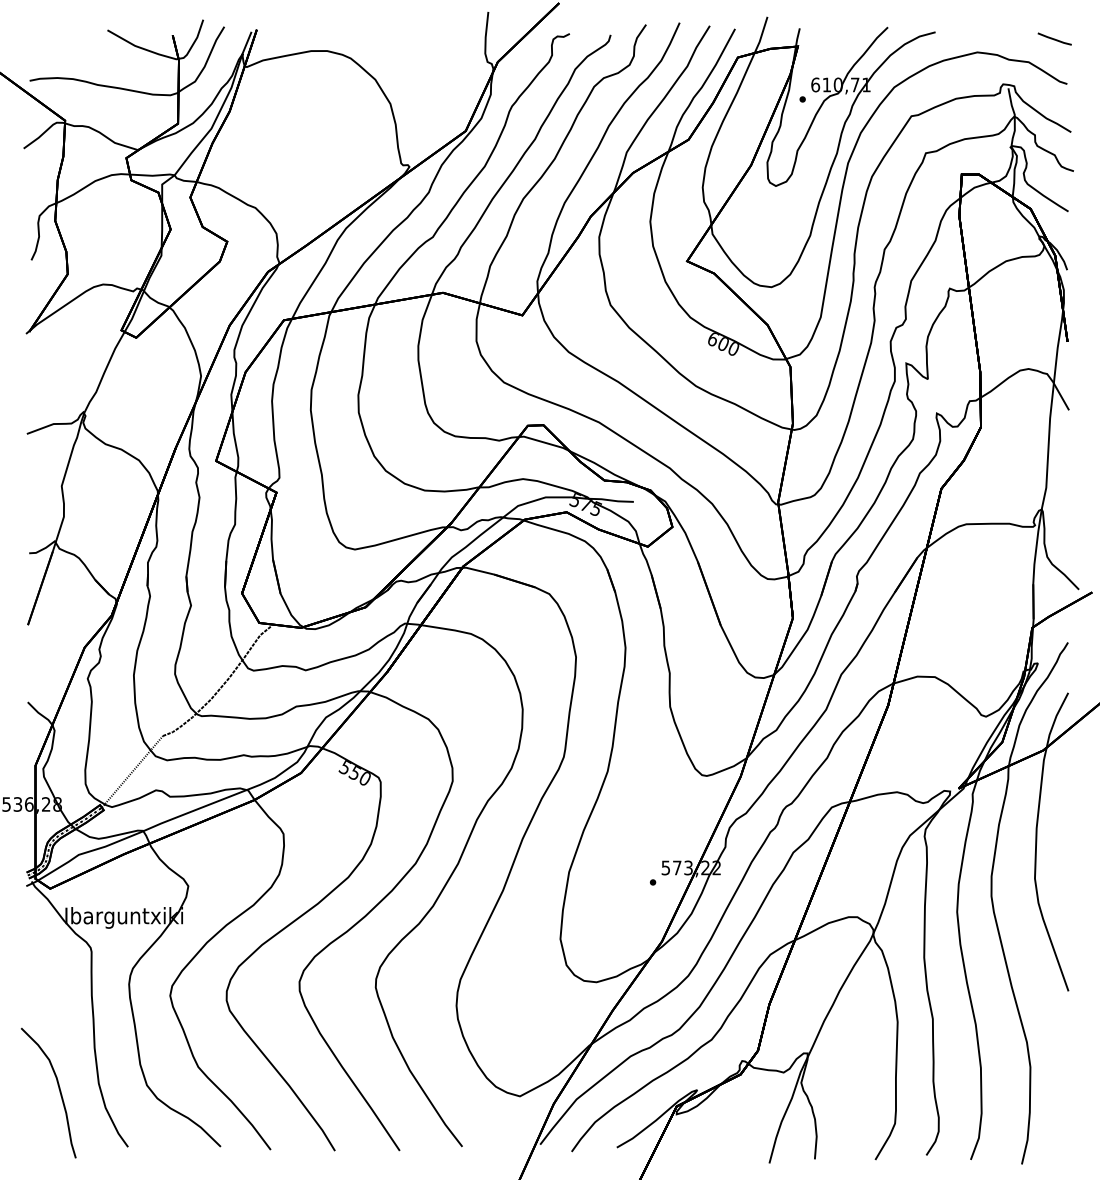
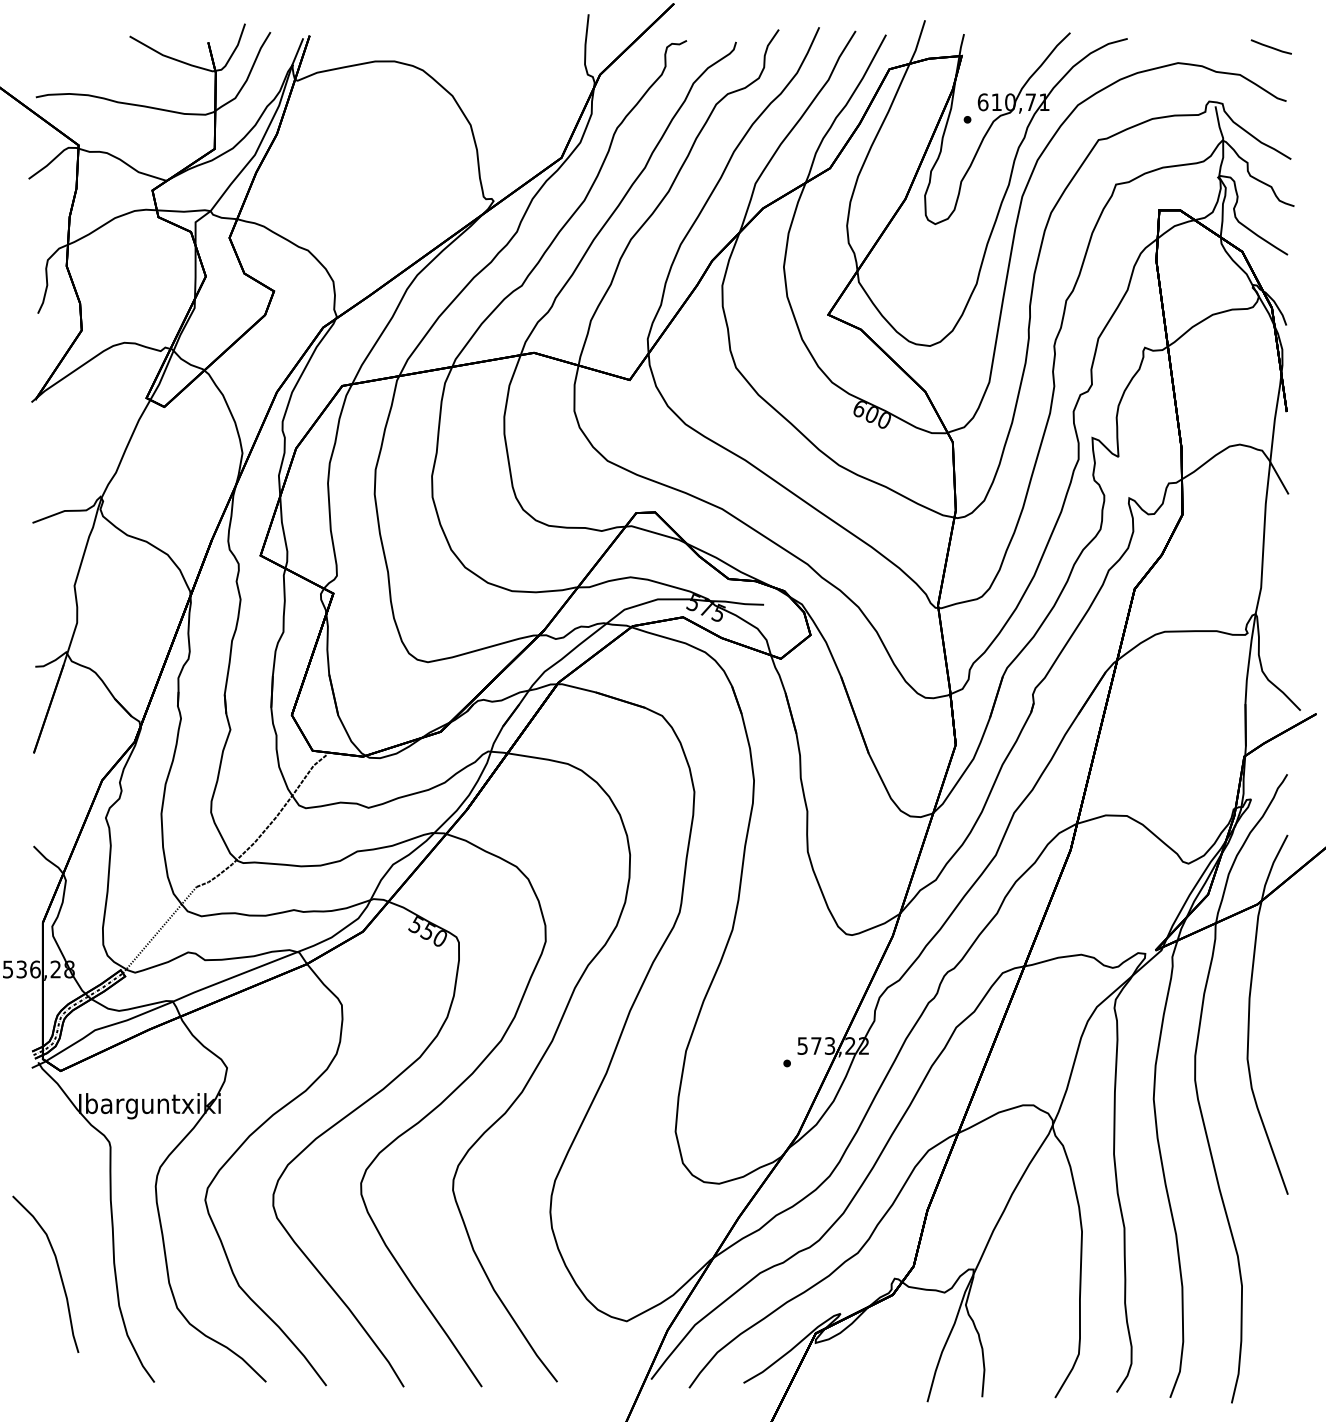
curve: (58, 1088) -> (57, 1268), moved

